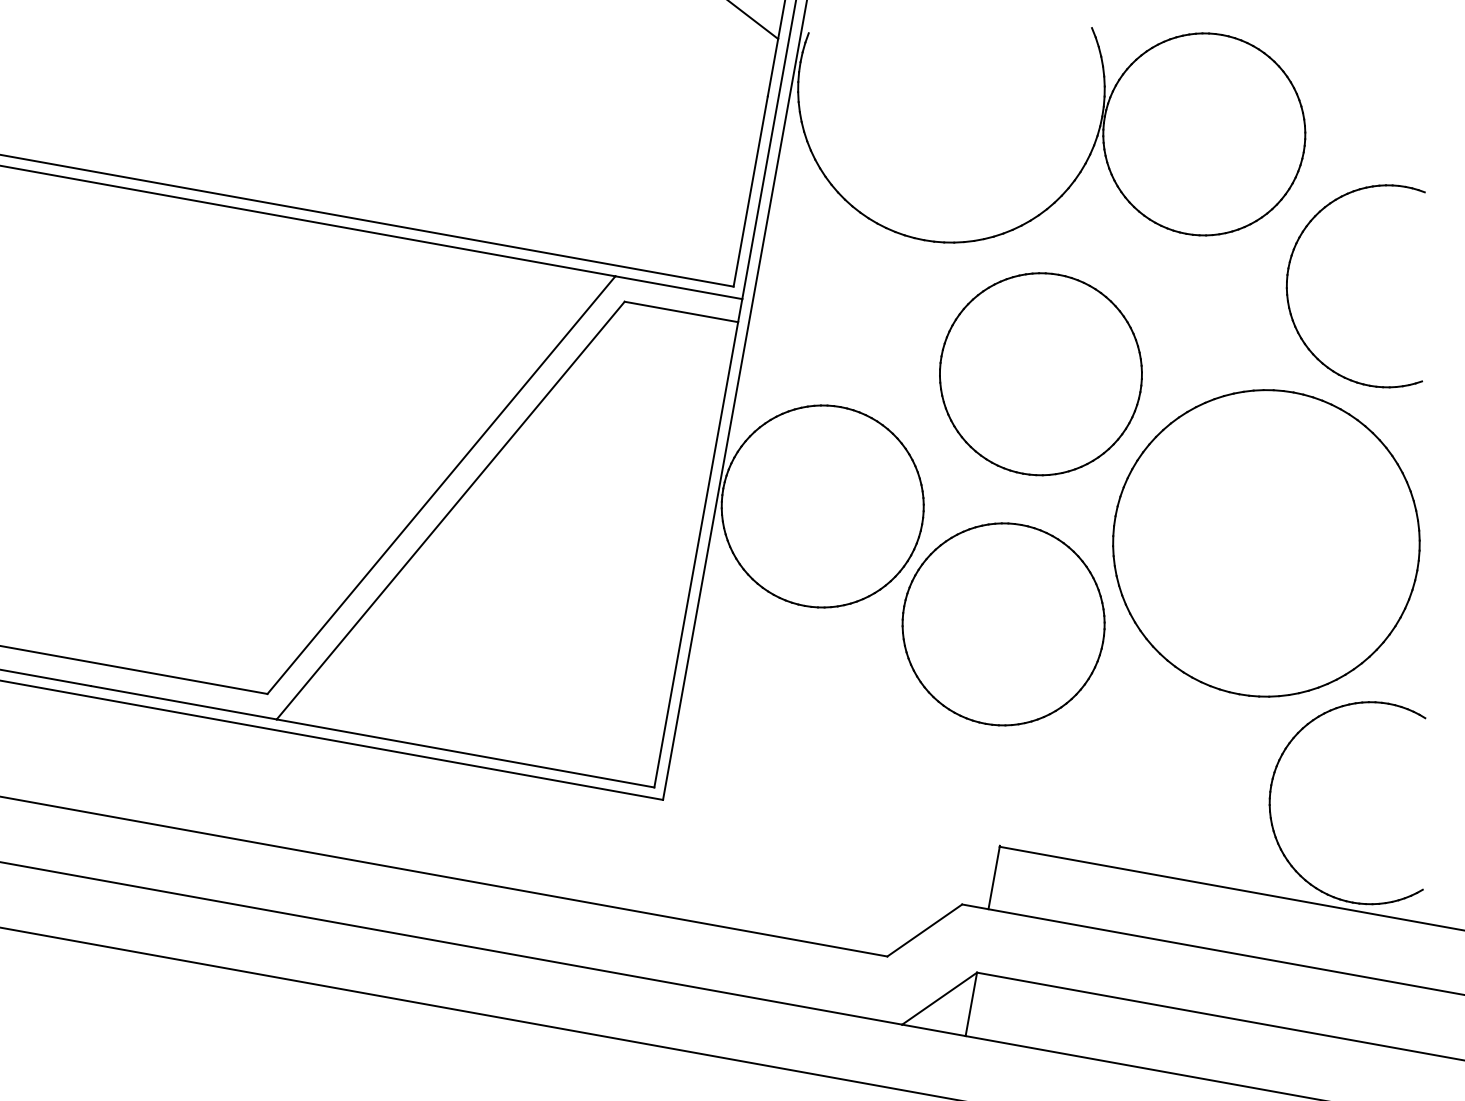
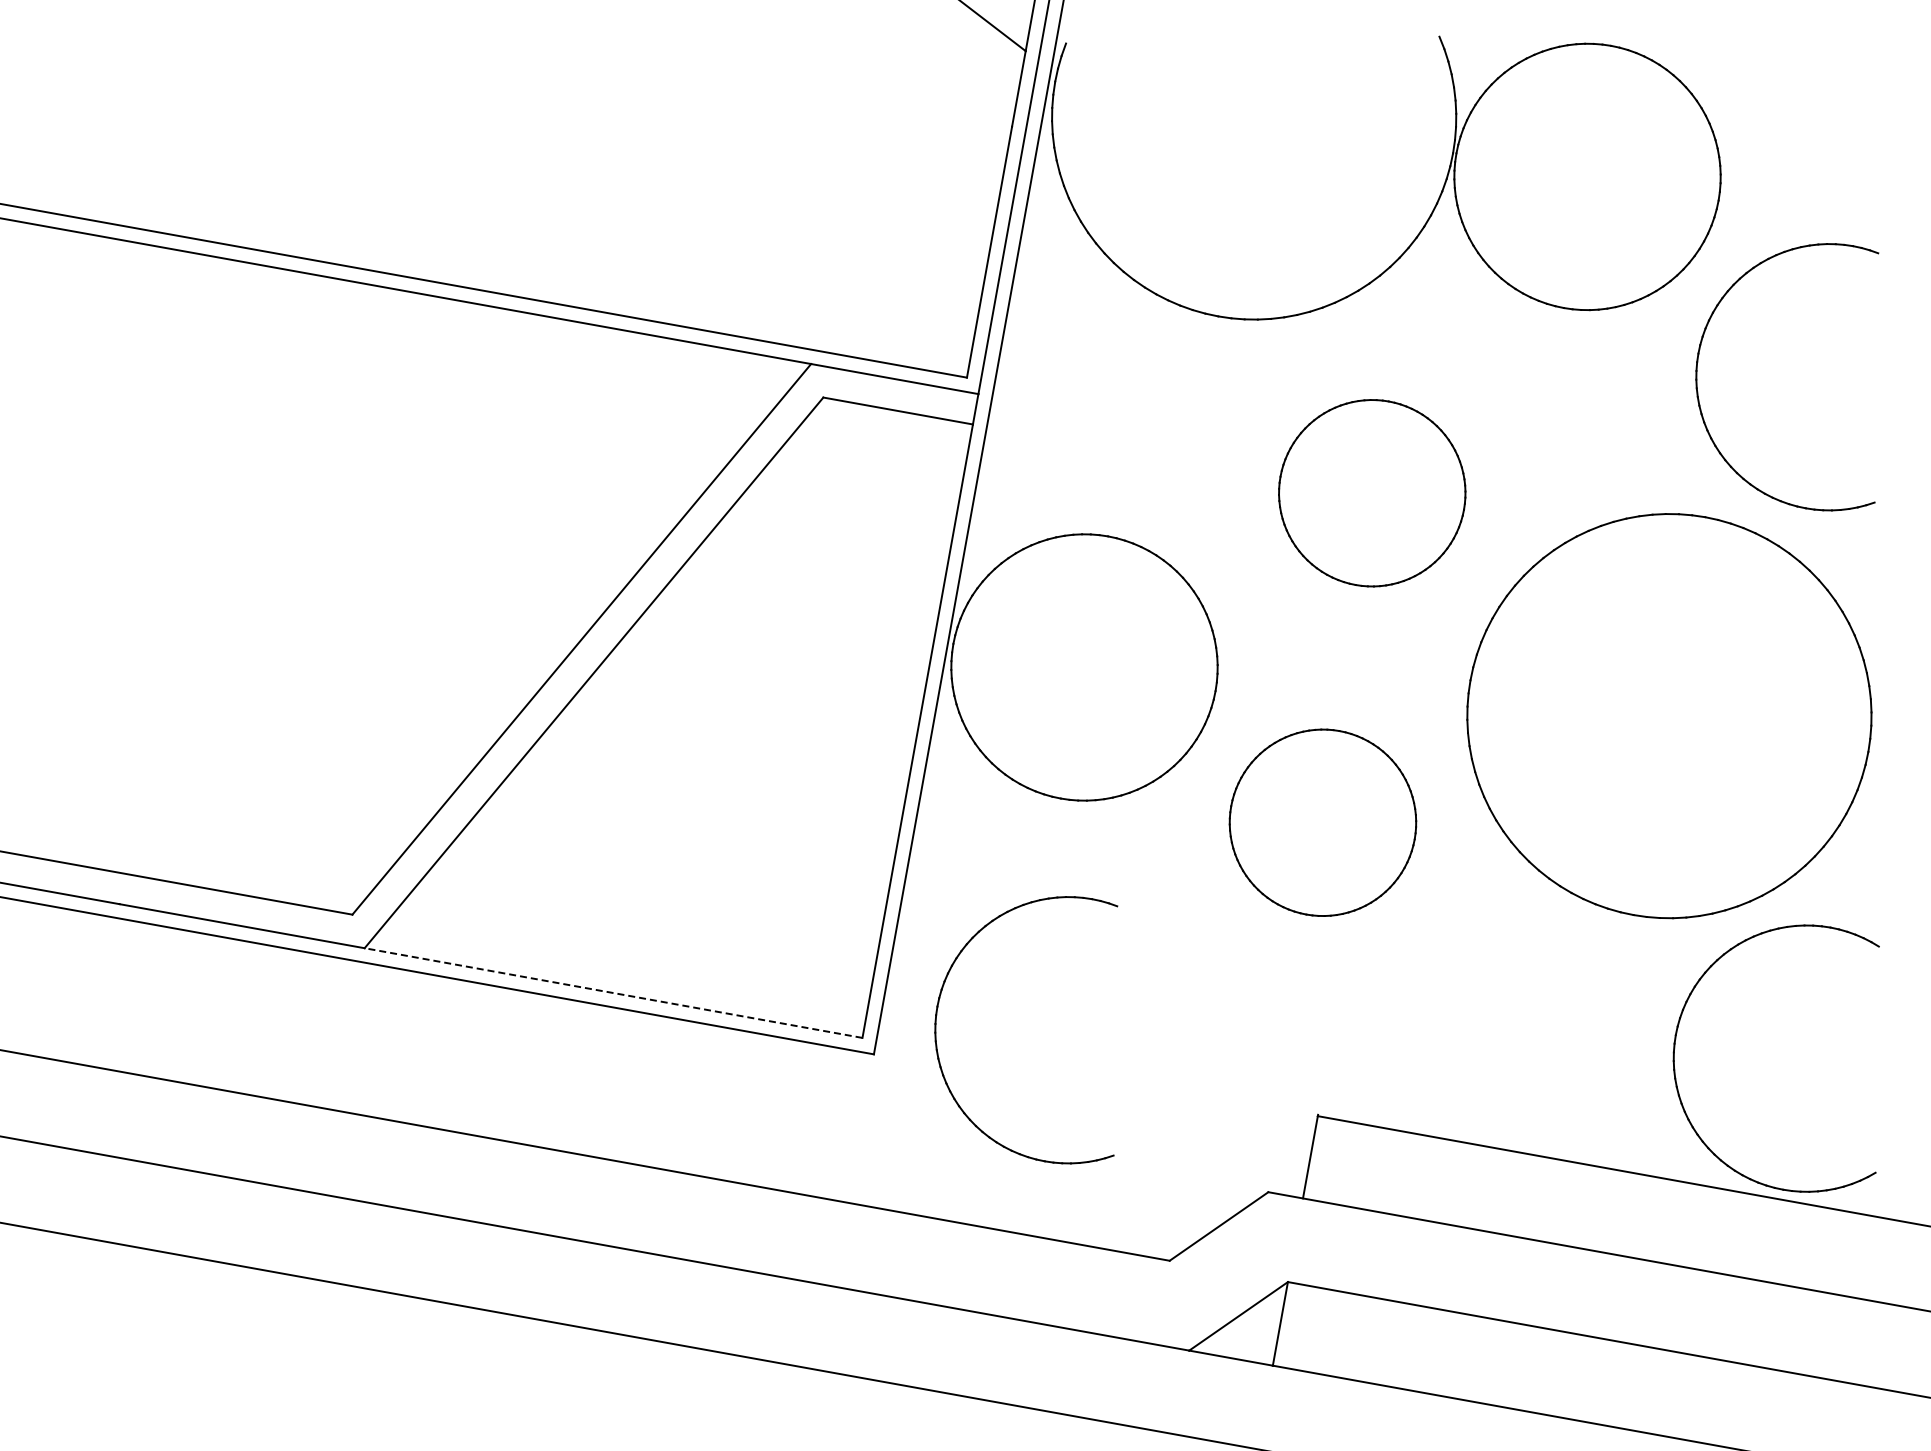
part: (1041, 374) -> (1372, 493), size x0.7
part: (1003, 624) -> (1322, 822), size x0.7
line: (465, 753) -> (613, 993), solid -> dashed
part: (710, 781) -> (936, 1030), added

